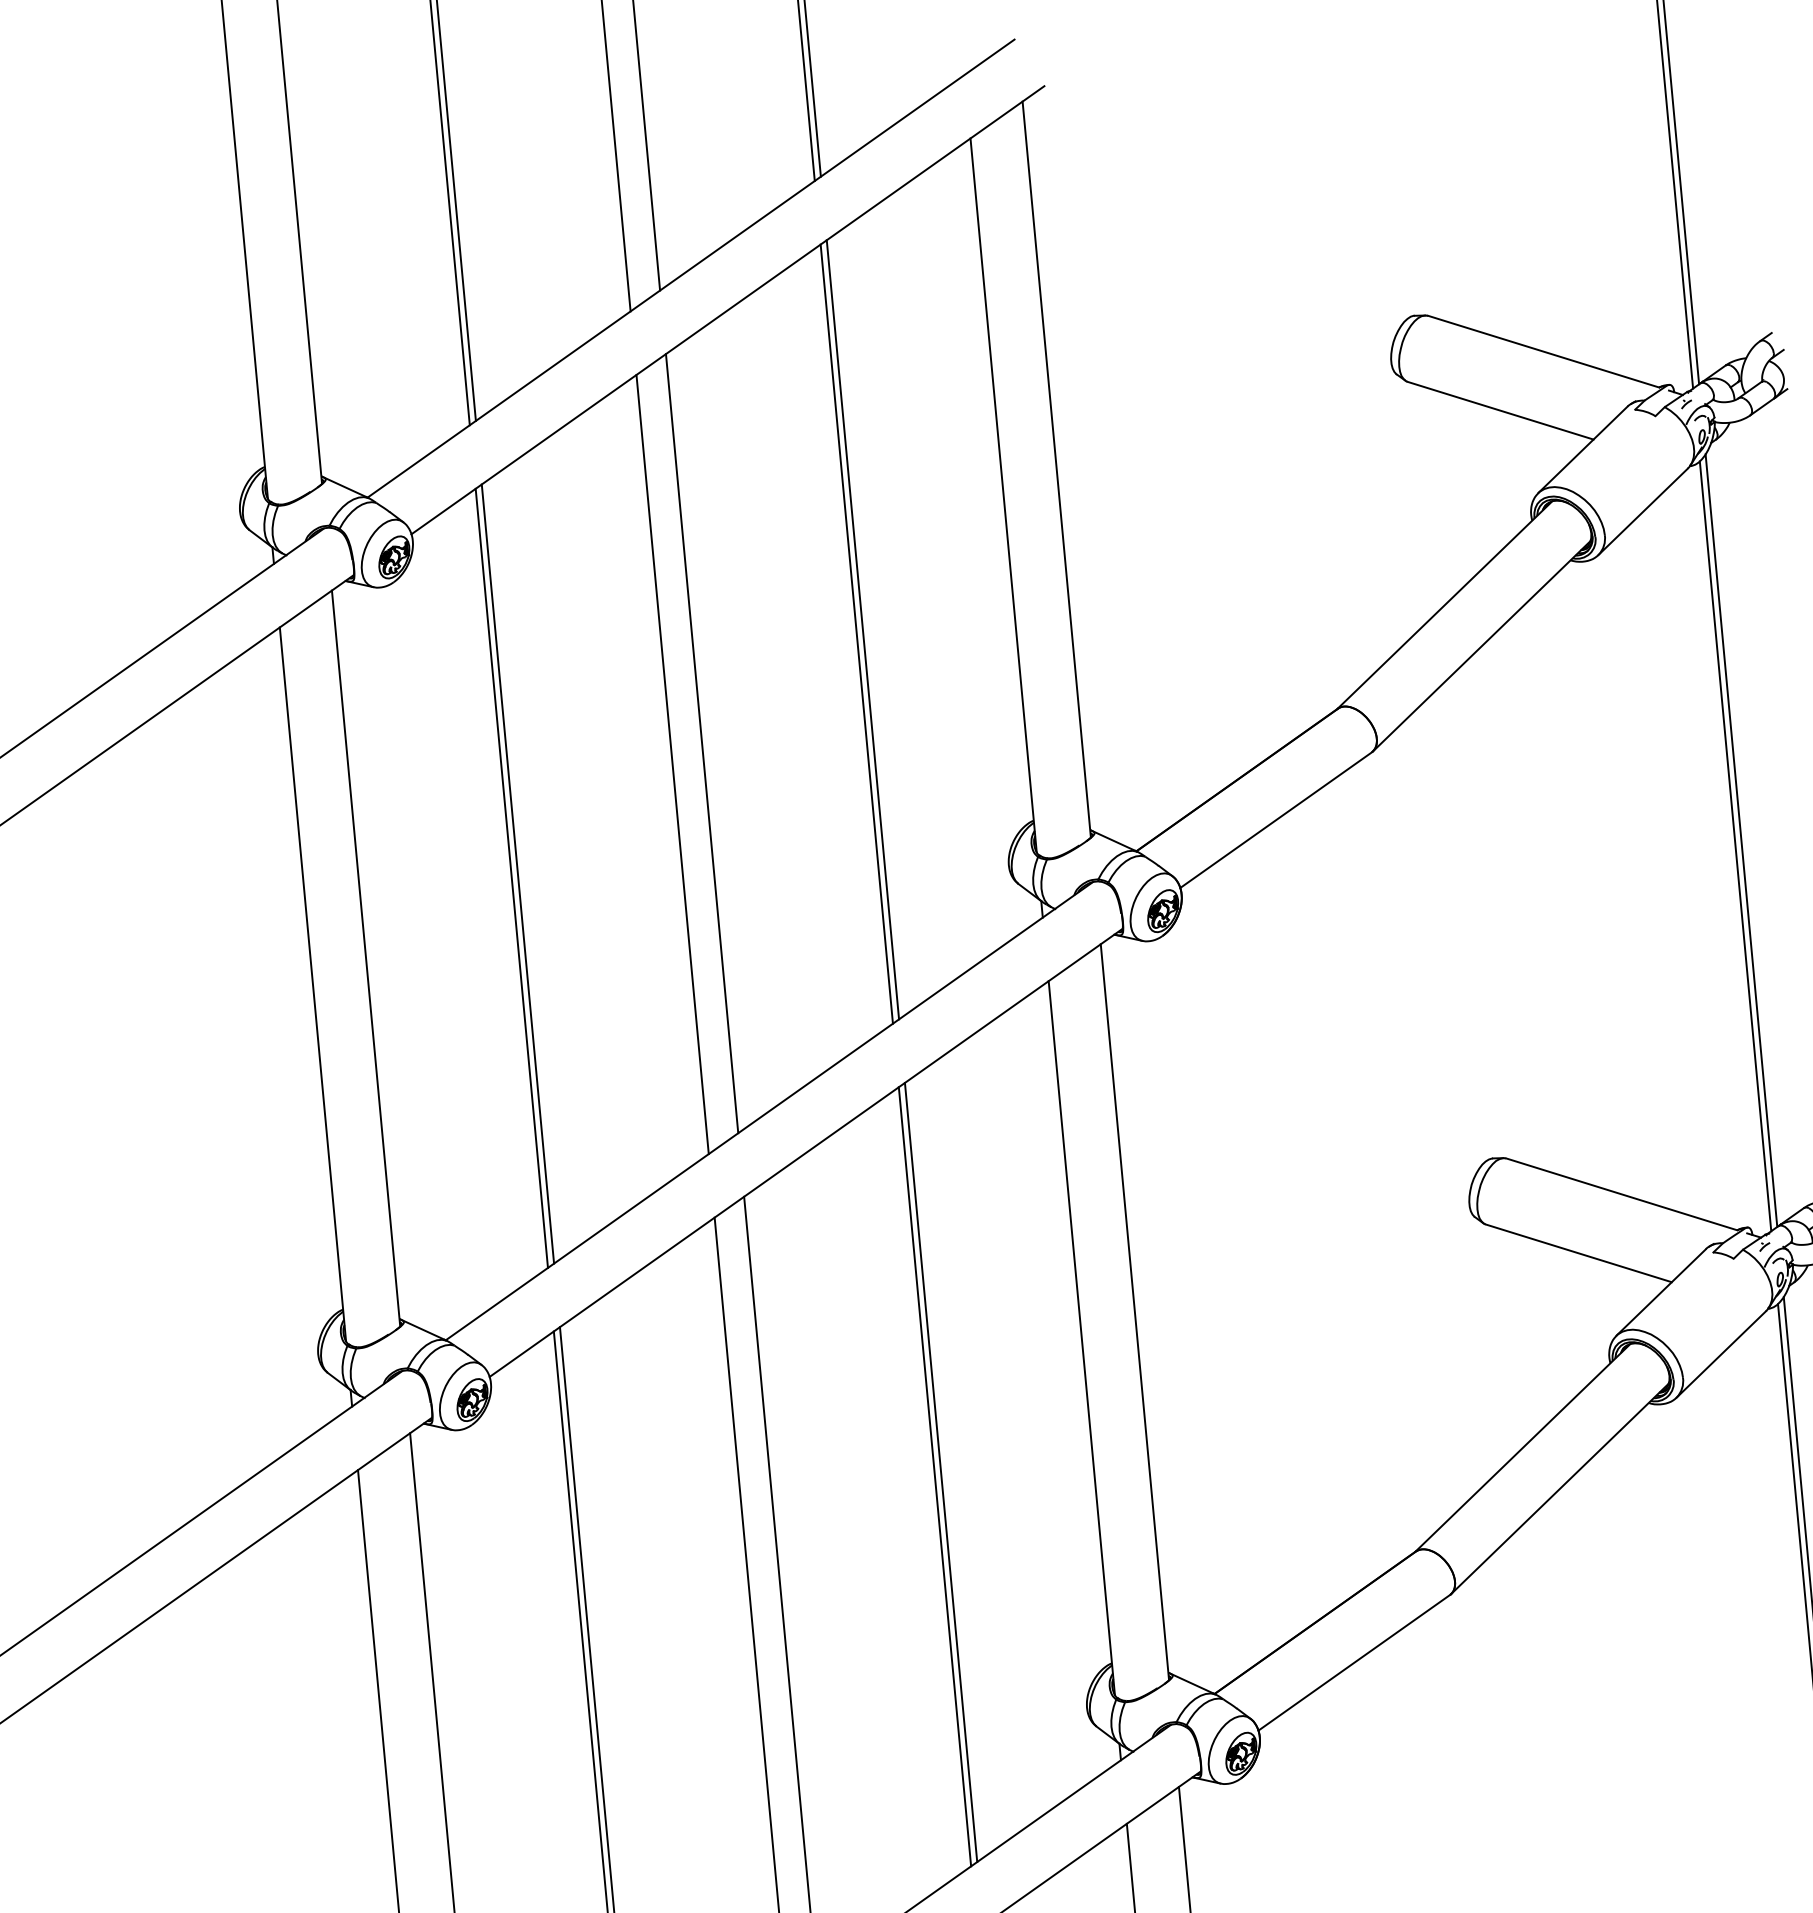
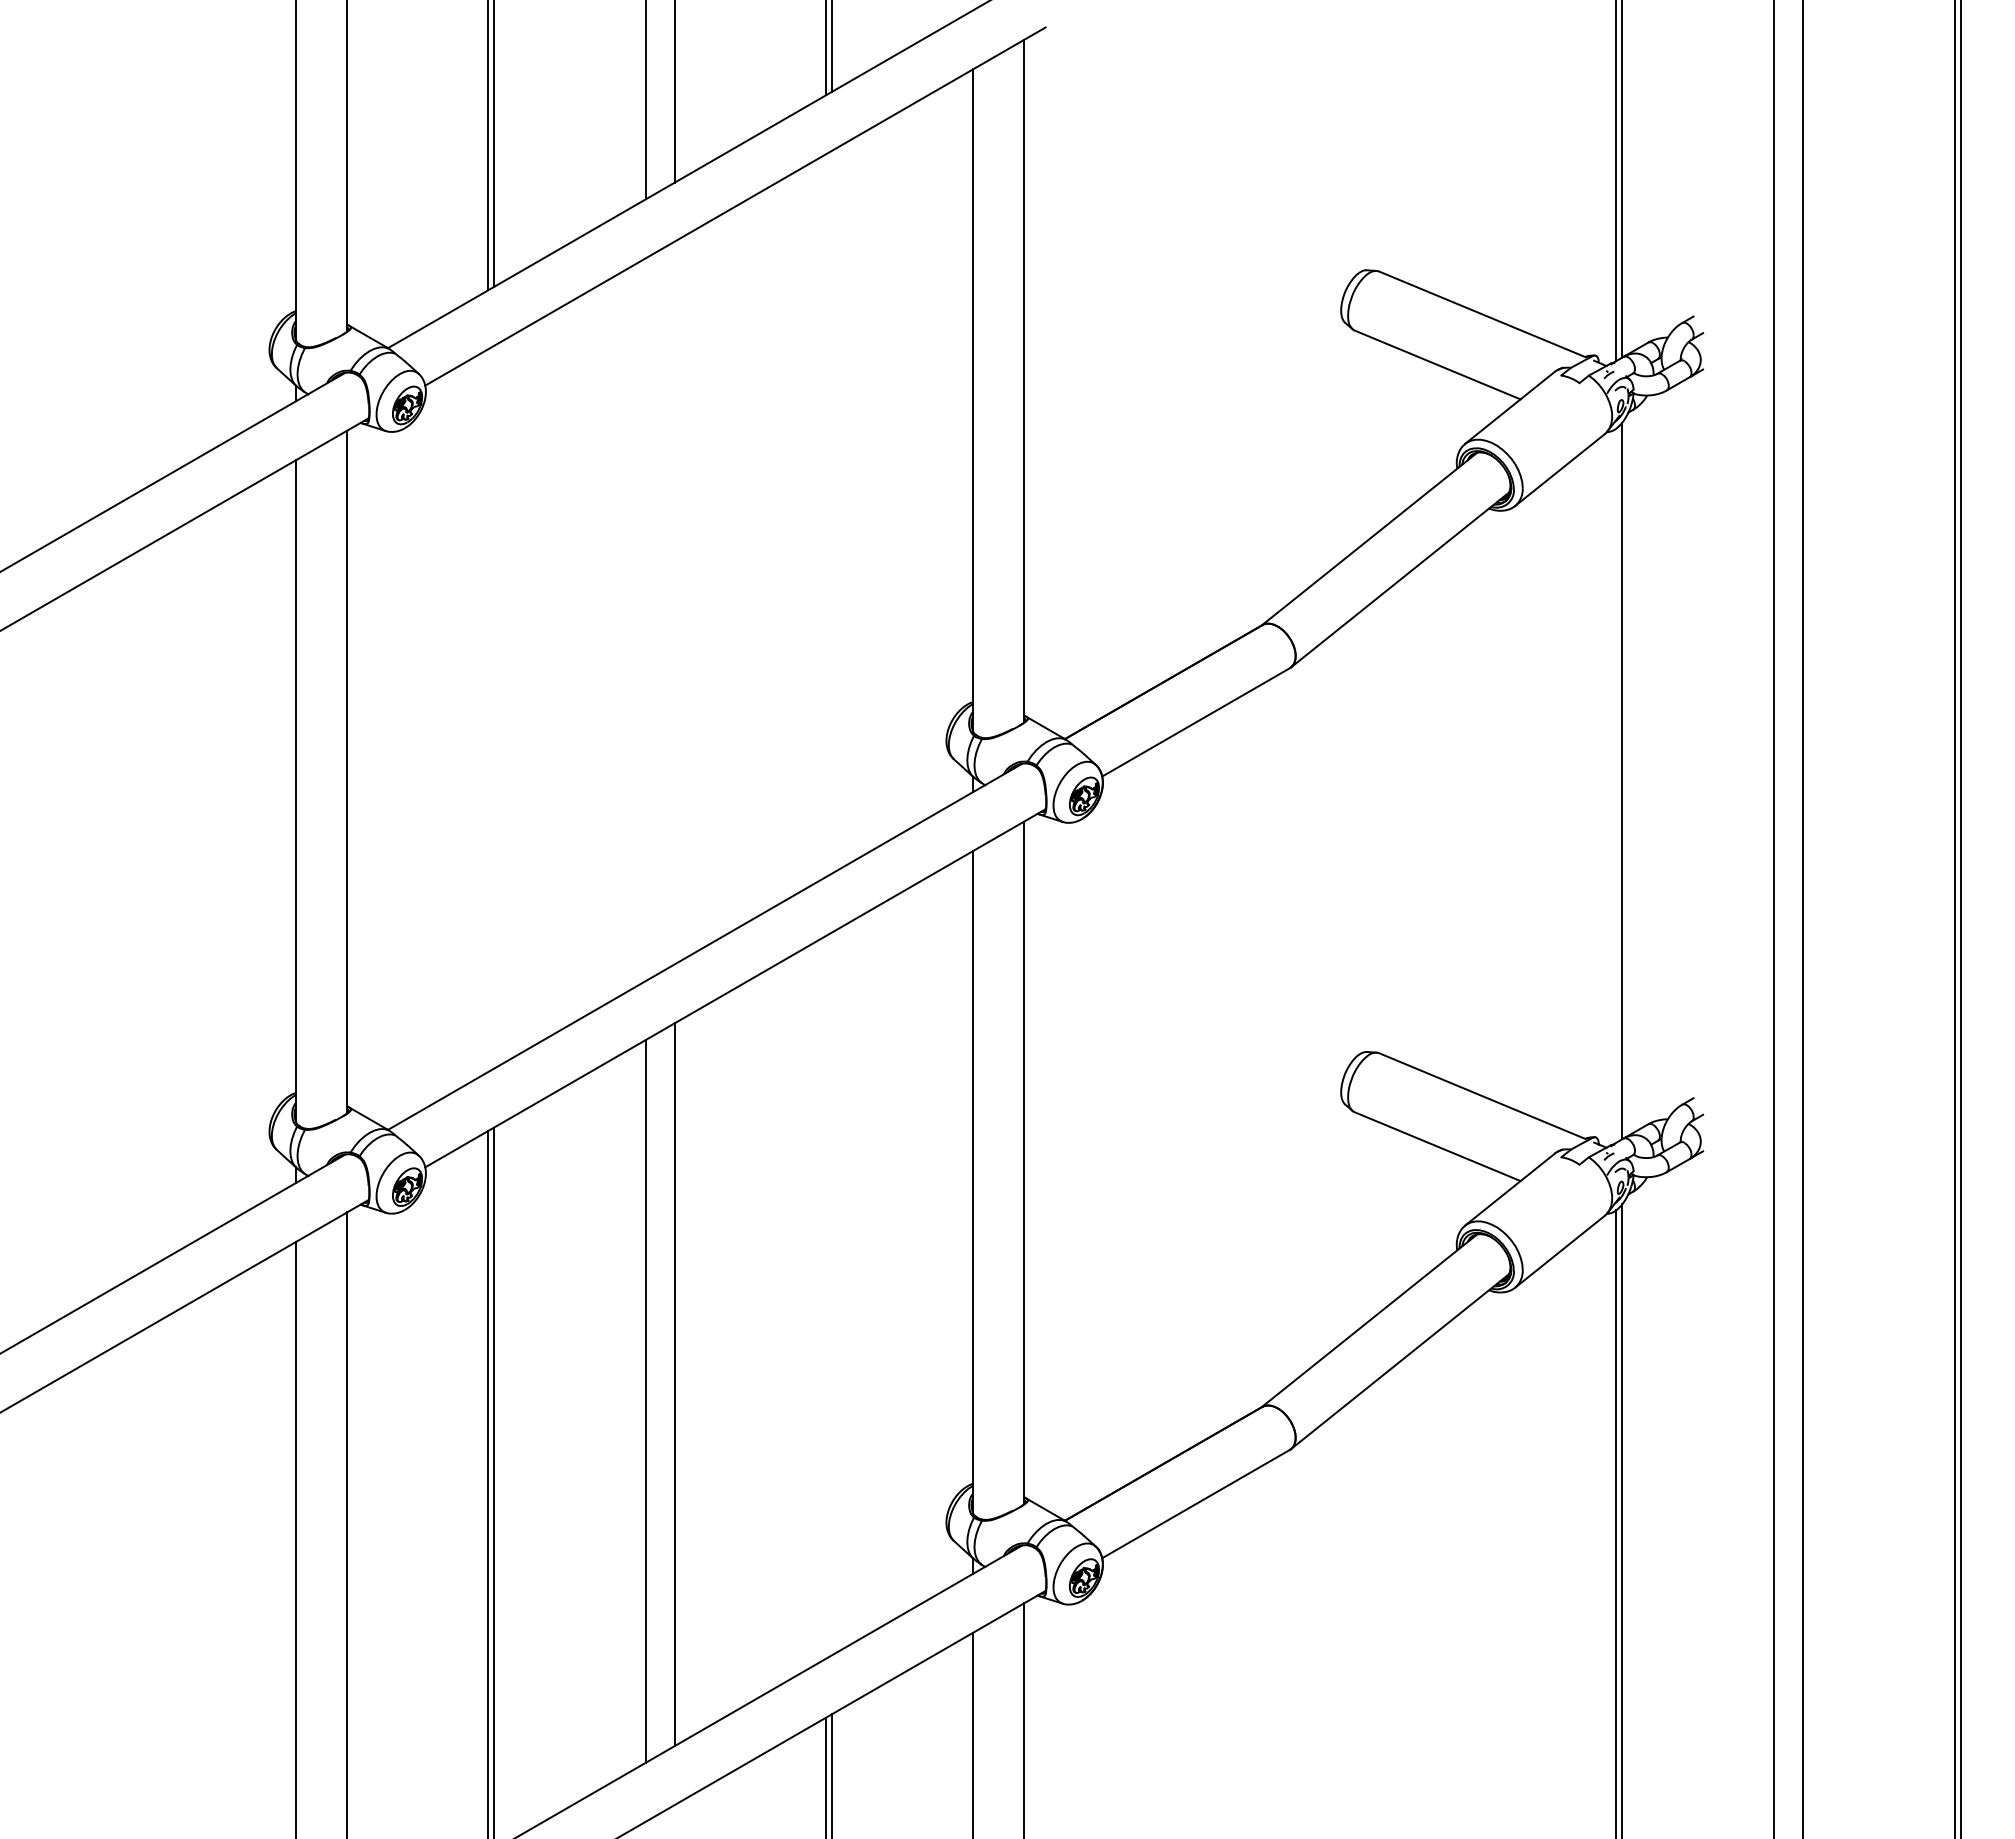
line: (863, 629) -> (832, 511), removed
line: (857, 634) -> (826, 515), removed
line: (701, 743) -> (674, 602), removed
line: (672, 764) -> (645, 619), removed
line: (1735, 846) -> (1616, 785), removed
line: (518, 873) -> (494, 706), removed
line: (512, 878) -> (488, 710), removed
line: (941, 1472) -> (832, 1293), removed
line: (935, 1476) -> (826, 1296), removed

